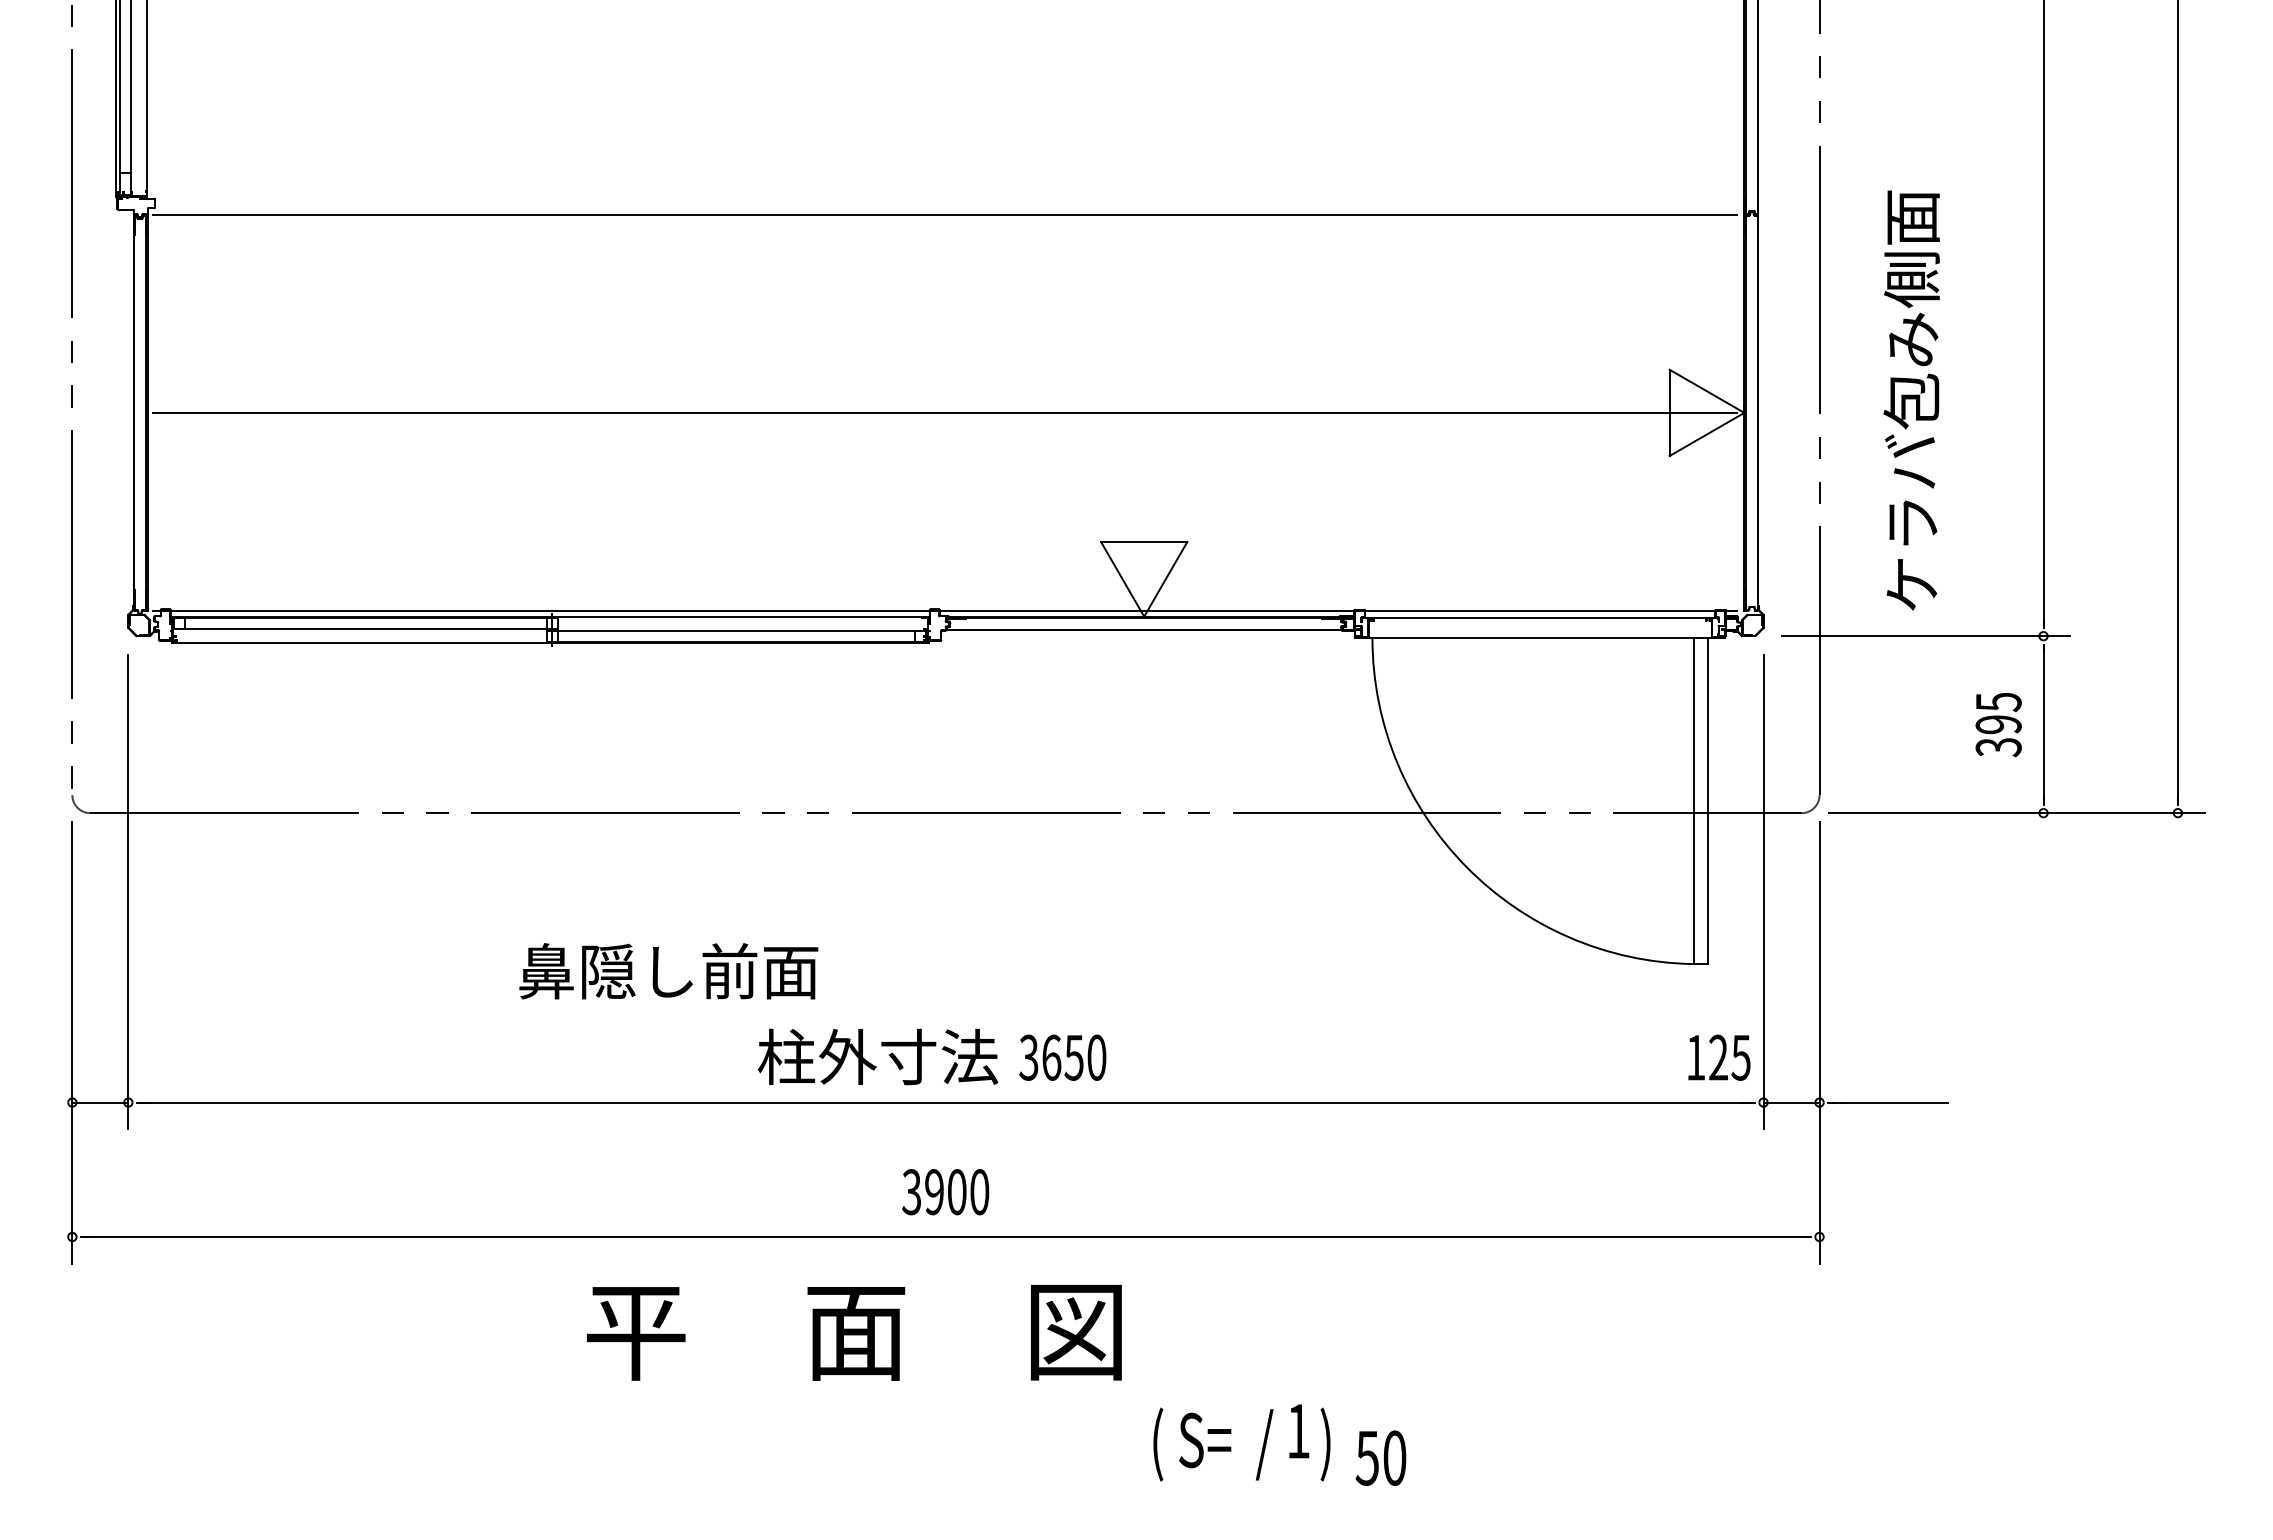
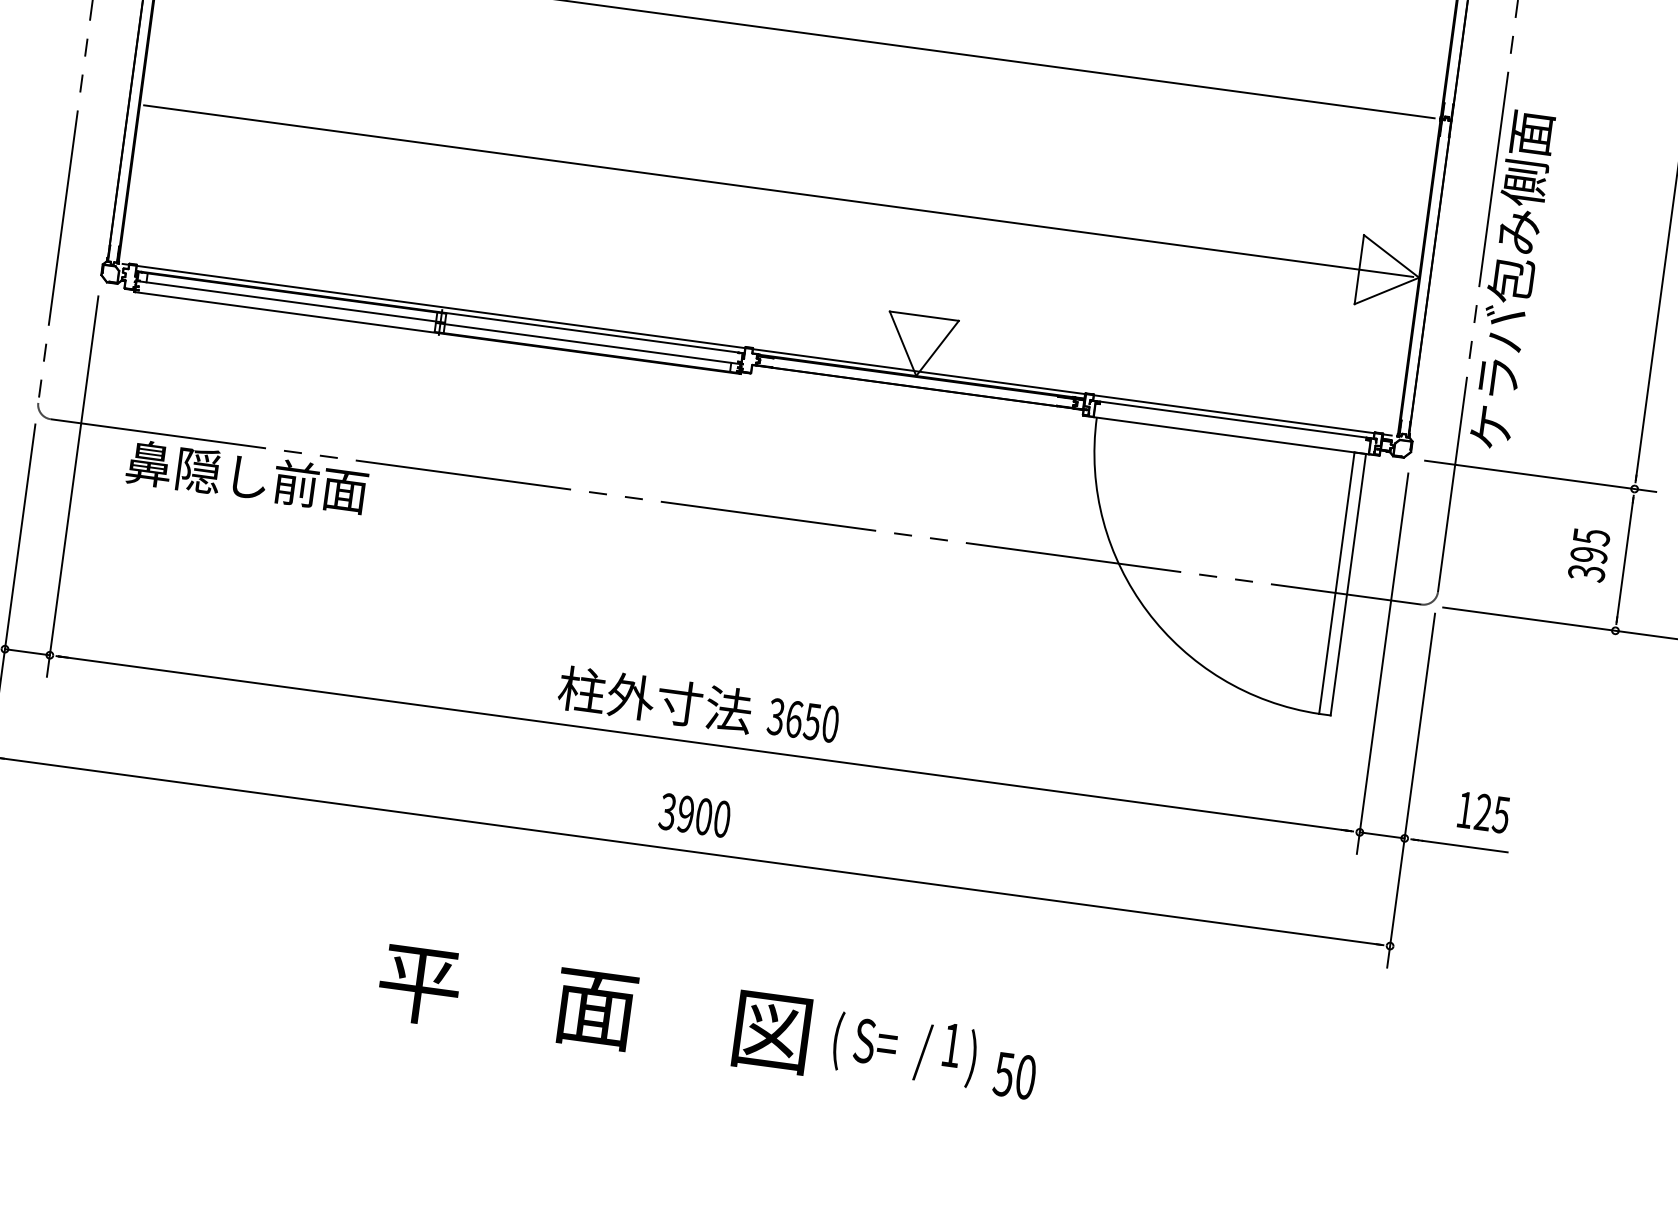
text: (1911, 400) -> (1511, 280), moved
text: (668, 971) -> (246, 477), moved
text: (1719, 1057) -> (1484, 812), moved
text: (854, 1332) -> (594, 1008), moved

